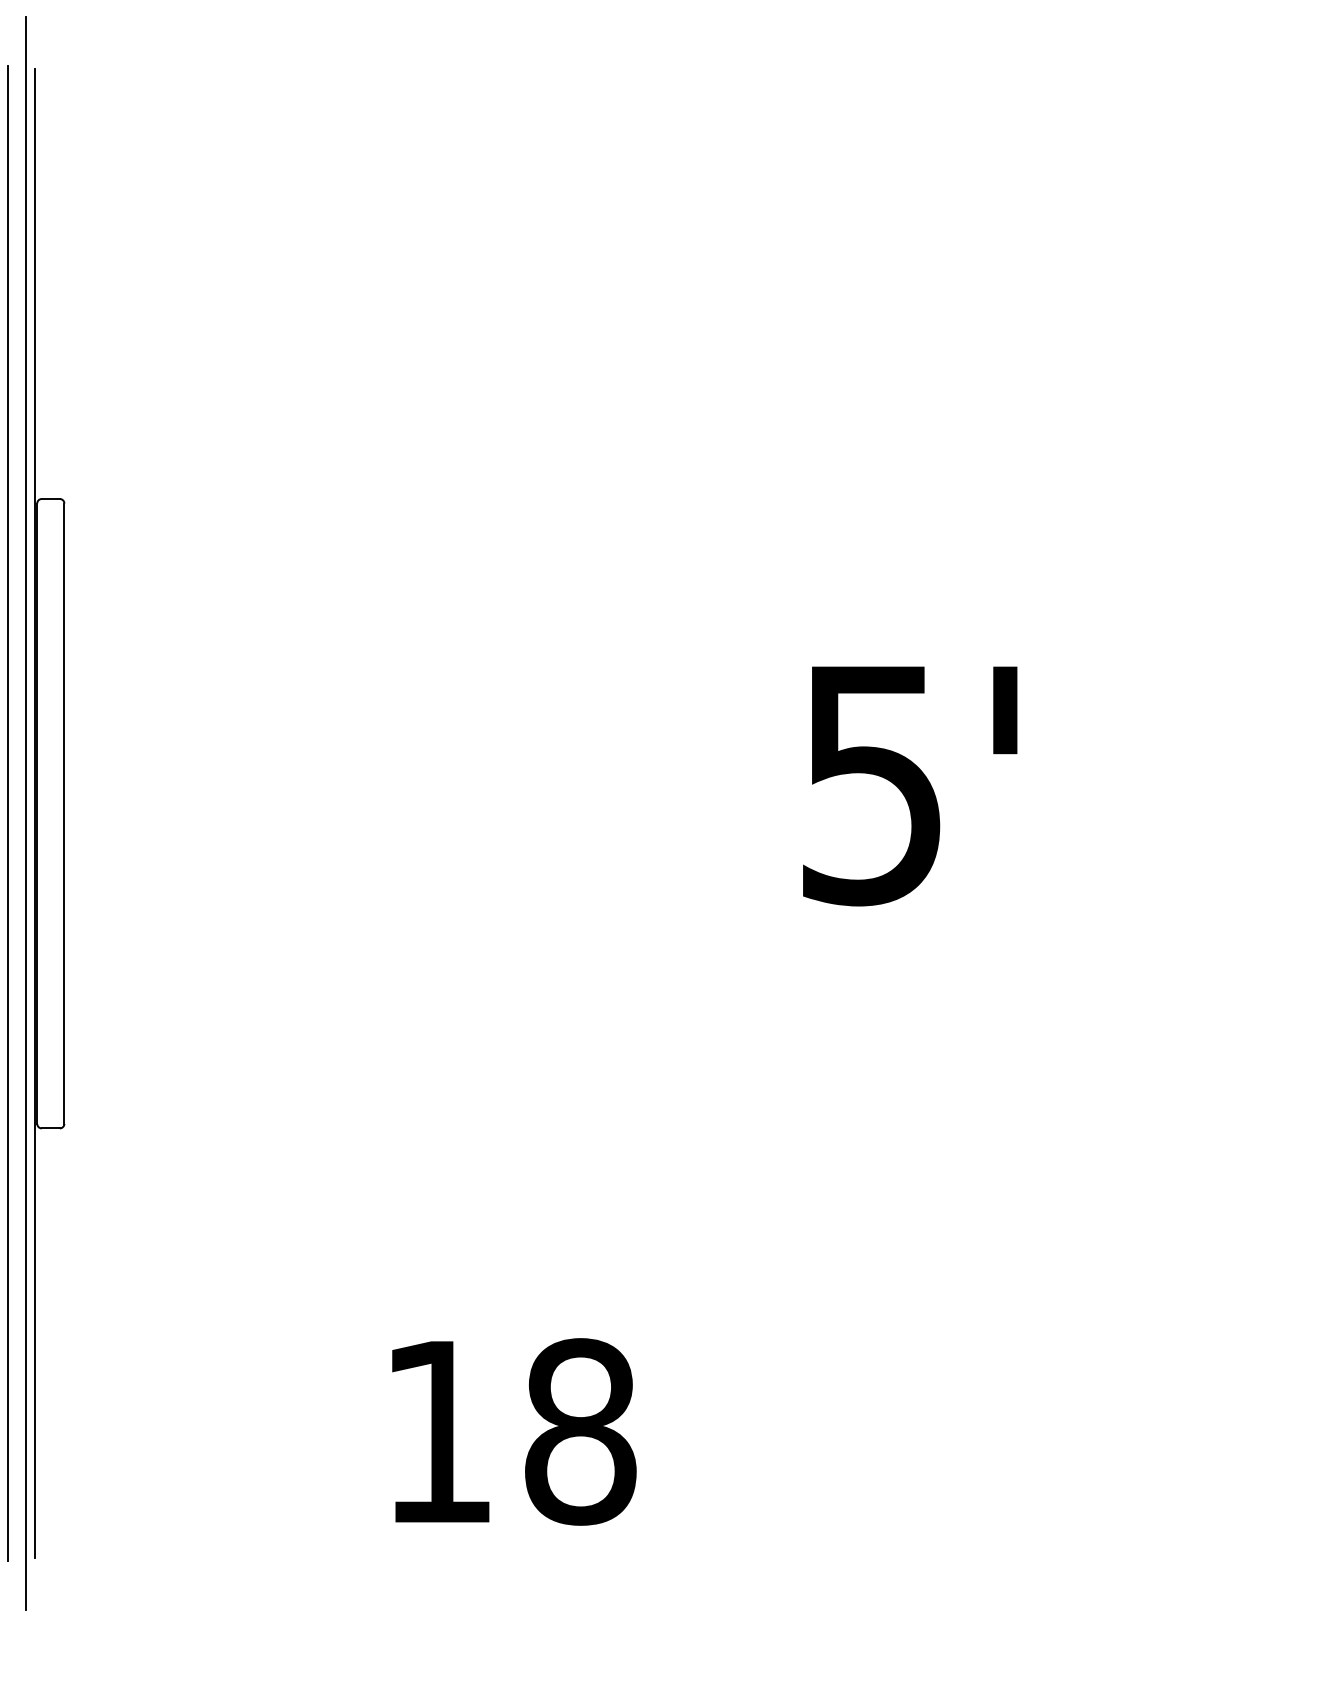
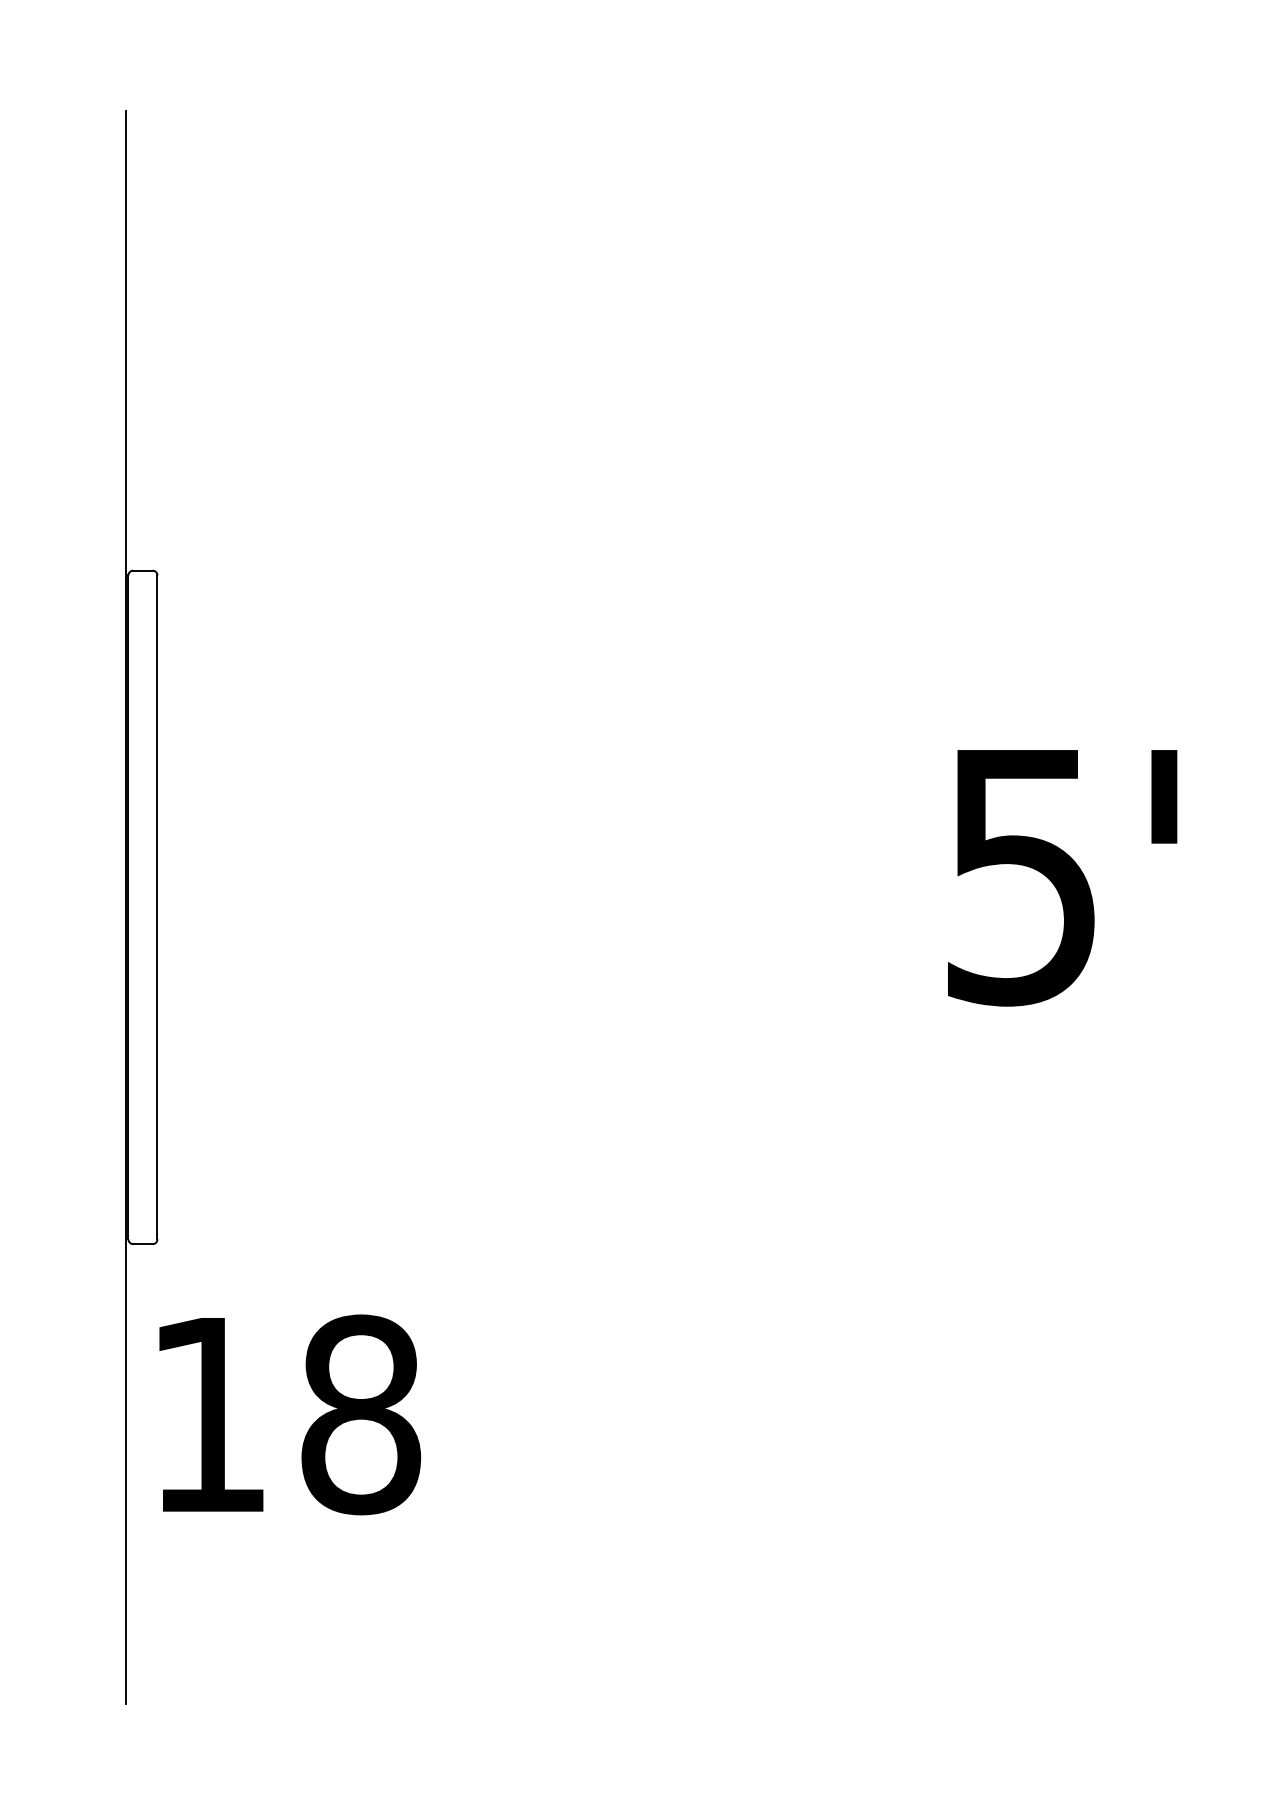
line: (7, 813) -> (96, 907), removed
line: (26, 813) -> (116, 907), removed
text: (514, 1431) -> (290, 1414), moved

